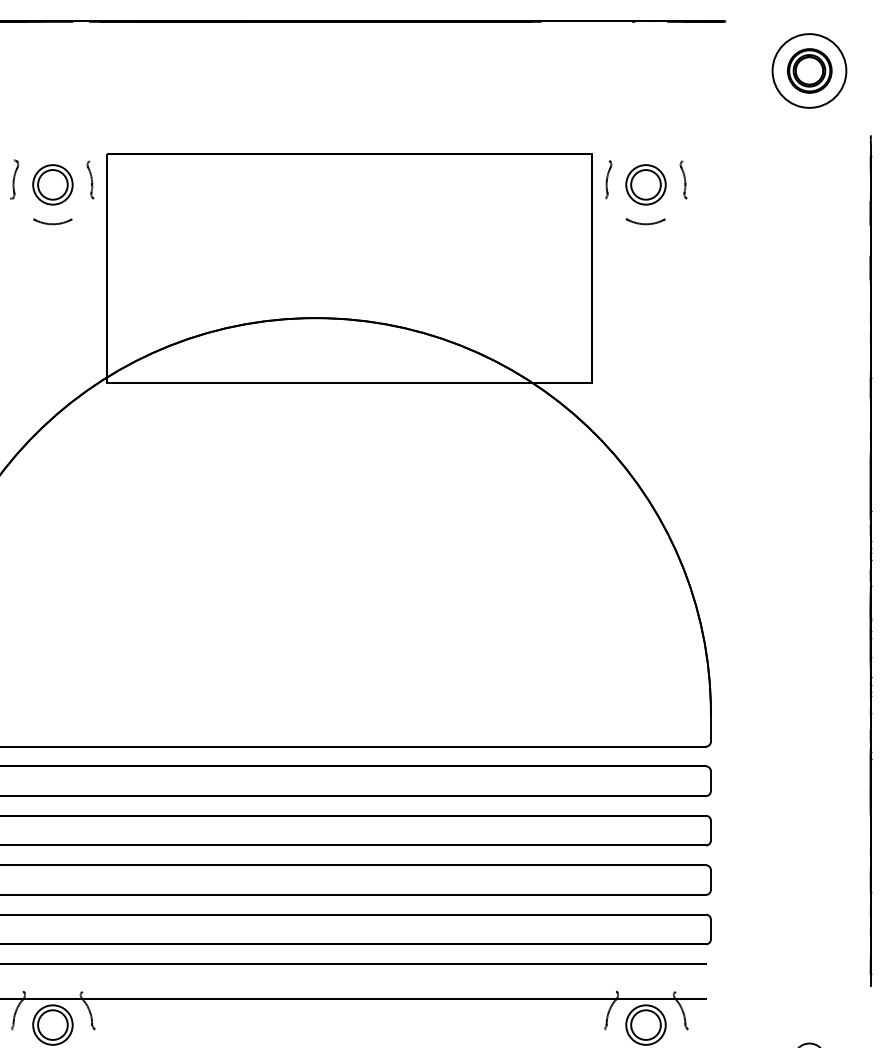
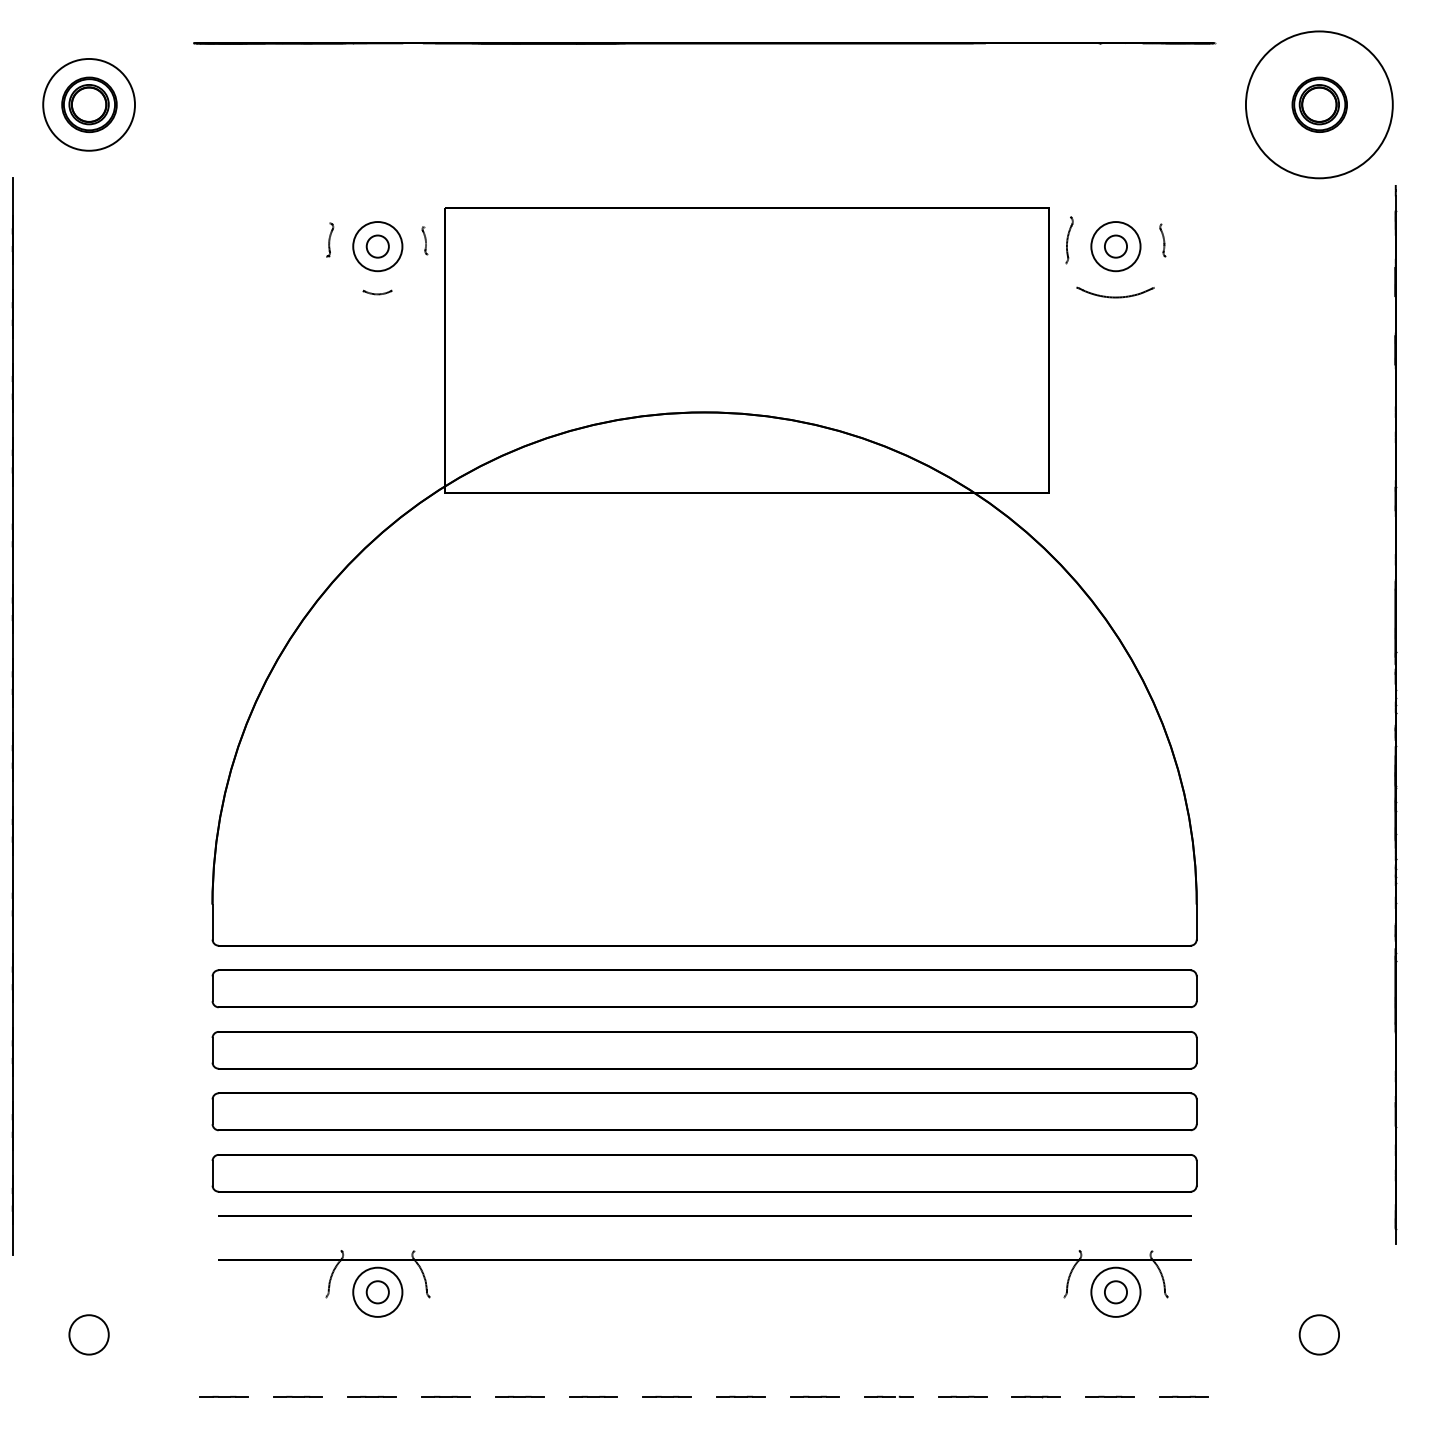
circle: (809, 70) -> (1319, 104), size x1.6
part: (14, 179) -> (329, 239), size x0.7
part: (90, 179) -> (424, 240), size x0.6
part: (683, 179) -> (1162, 240), size x0.7
circle: (52, 184) -> (377, 246), size x0.6
circle: (645, 184) -> (1115, 246), size x0.6
part: (52, 221) -> (377, 292), size x0.6
part: (645, 221) -> (1115, 292), size x1.6
circle: (52, 1024) -> (377, 1291), size x0.6
circle: (645, 1024) -> (1115, 1291), size x0.6

